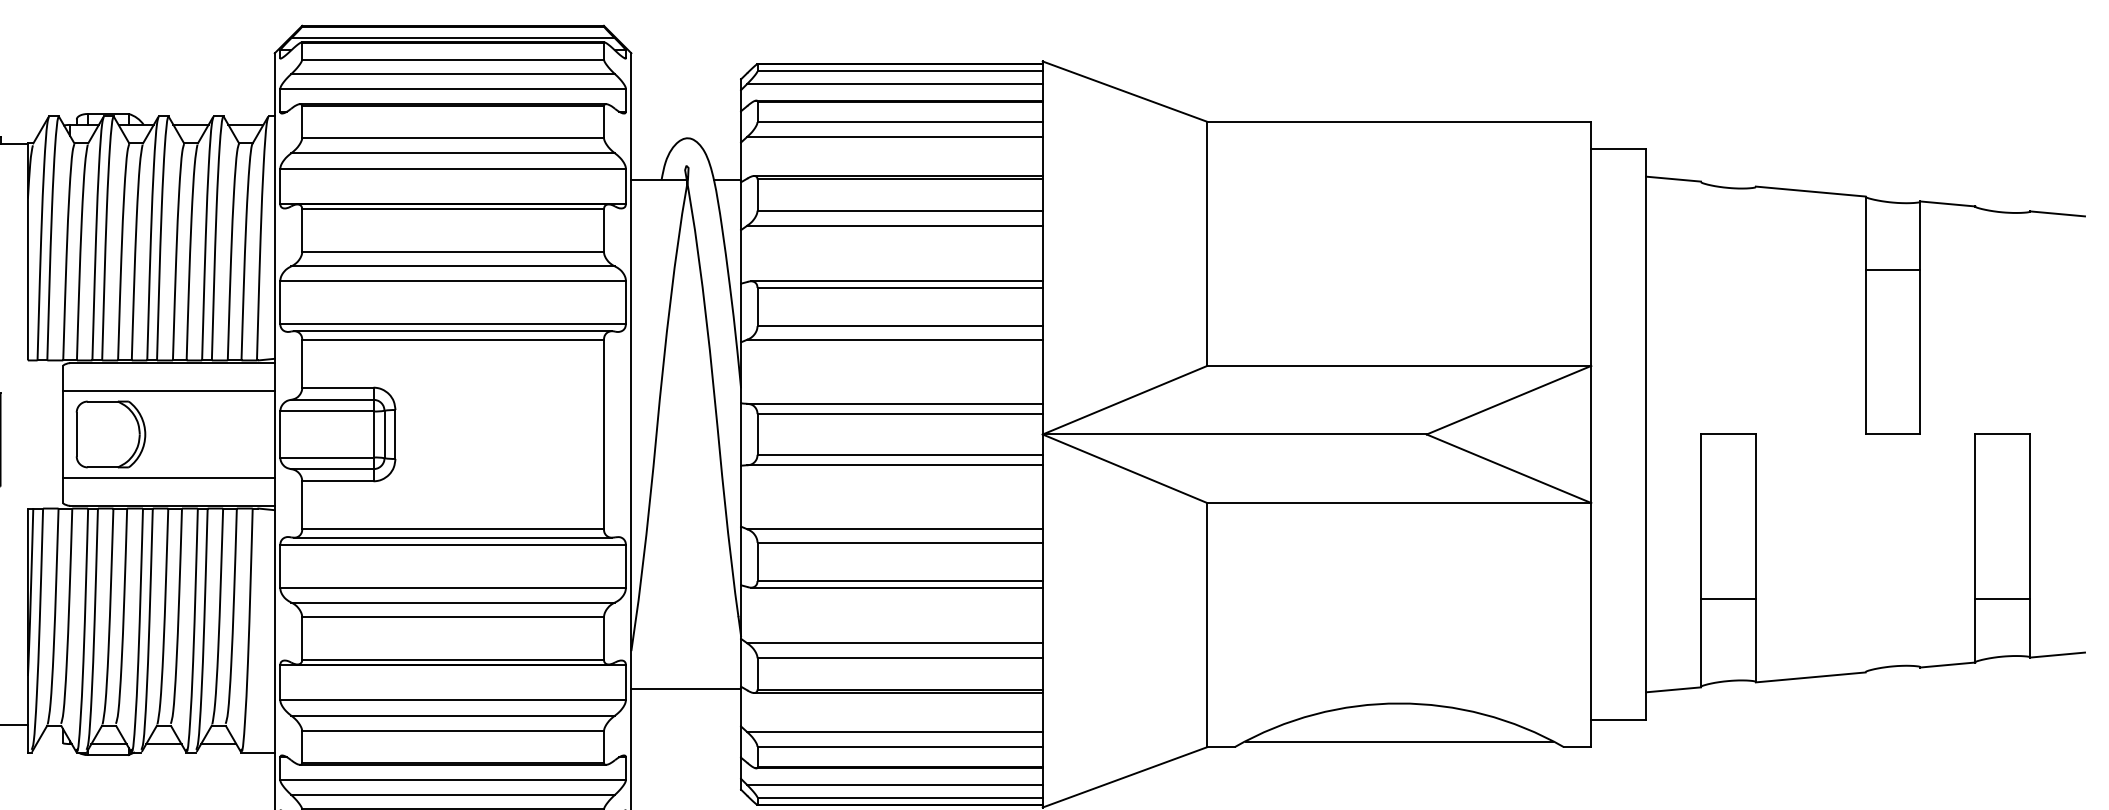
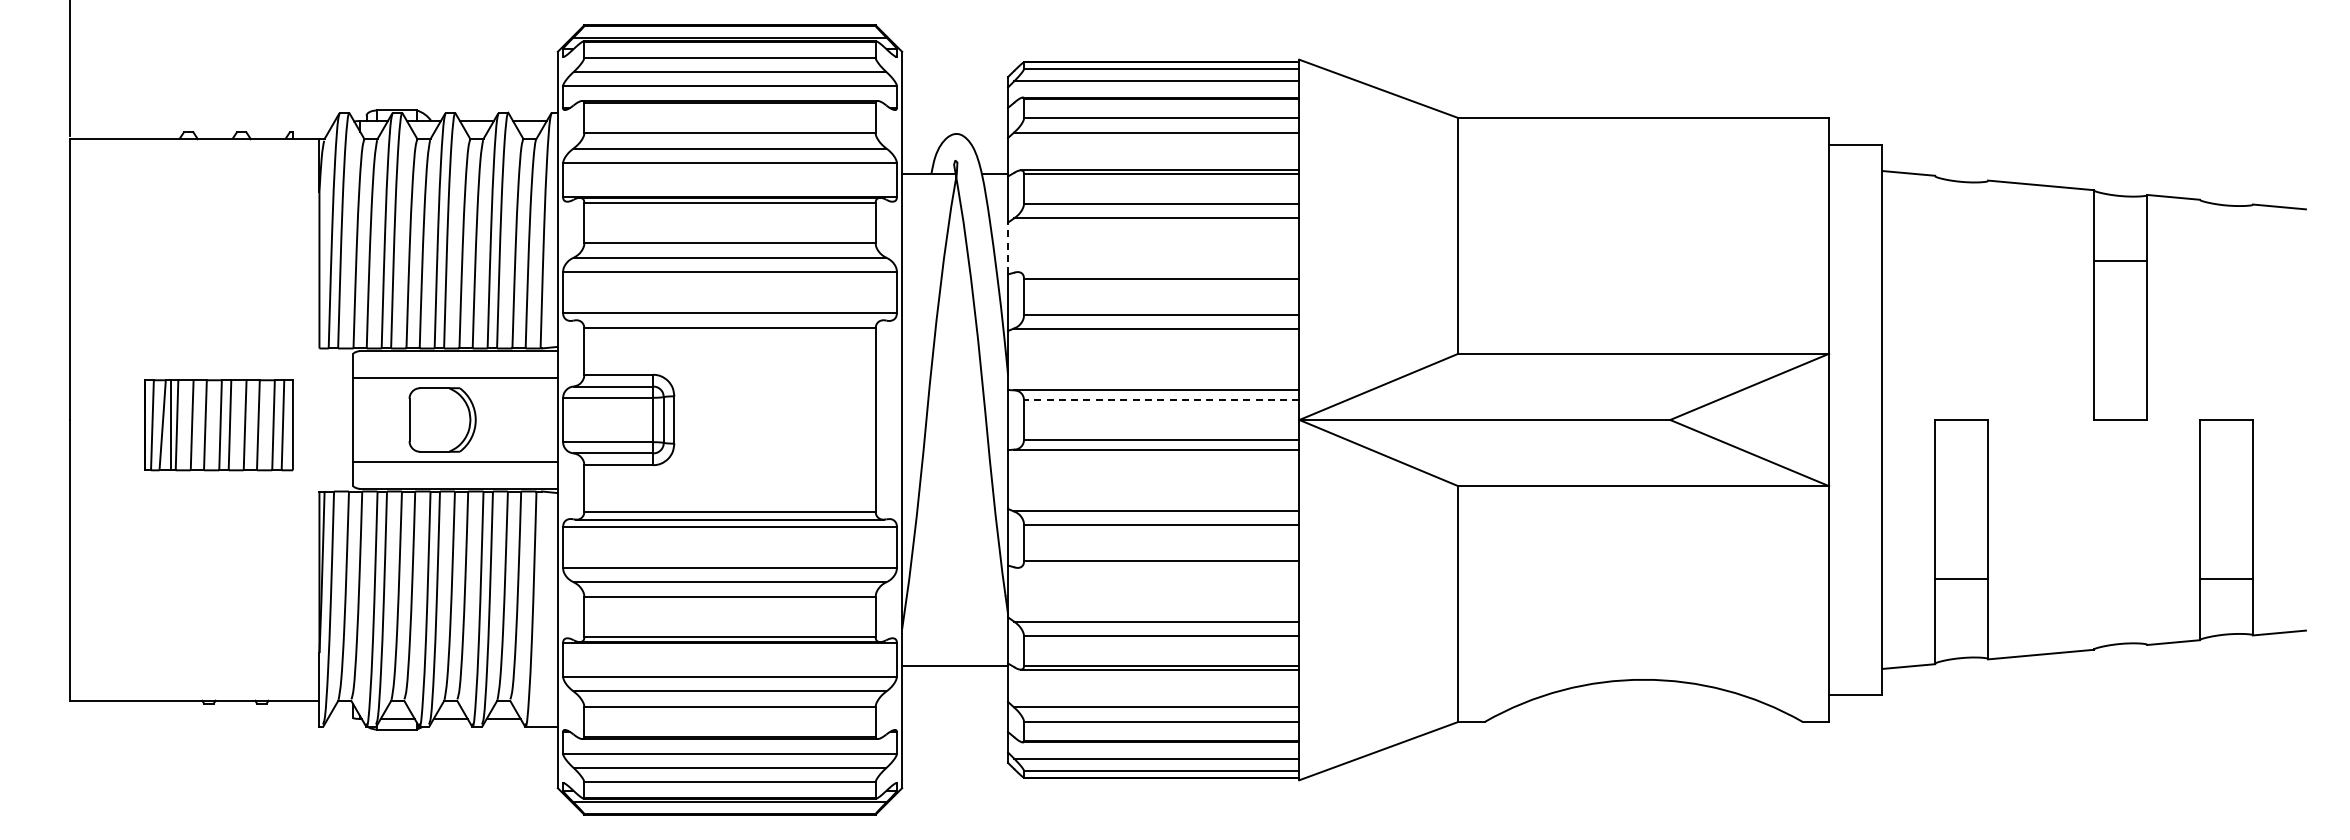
line: (741, 256) -> (1008, 248), solid -> dashed
line: (896, 281) -> (1158, 272), removed
line: (452, 331) -> (729, 320), removed
line: (899, 414) -> (1161, 400), solid -> dashed
part: (110, 433) -> (442, 419), moved
line: (896, 587) -> (1158, 567), removed
line: (1399, 741) -> (1643, 716), removed

